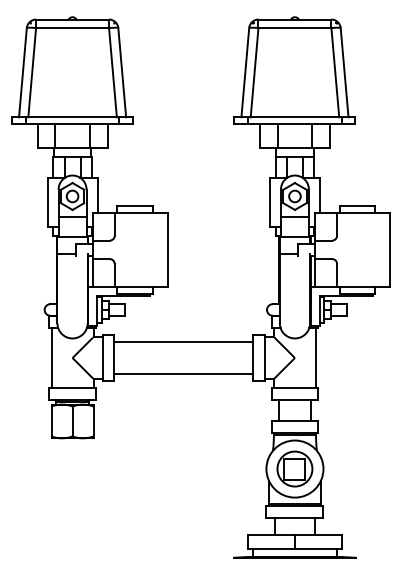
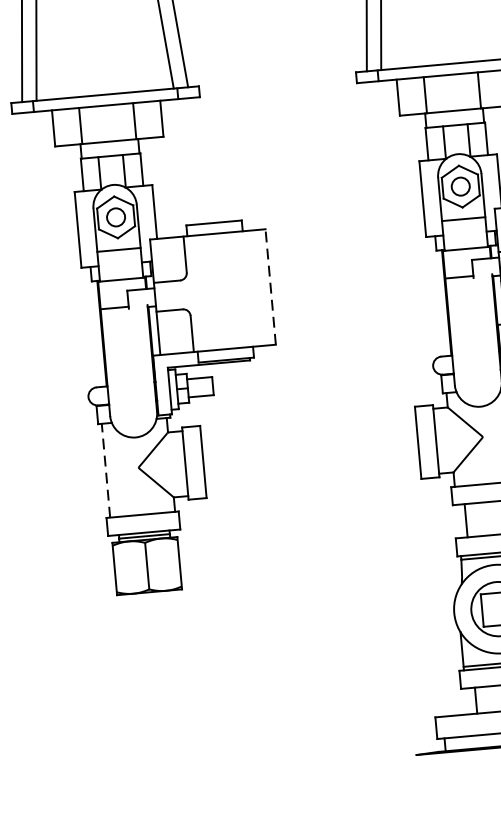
line: (167, 249) -> (270, 286), solid -> dashed
line: (183, 342) -> (308, 428), removed
line: (51, 357) -> (105, 469), solid -> dashed
line: (183, 373) -> (312, 476), removed

